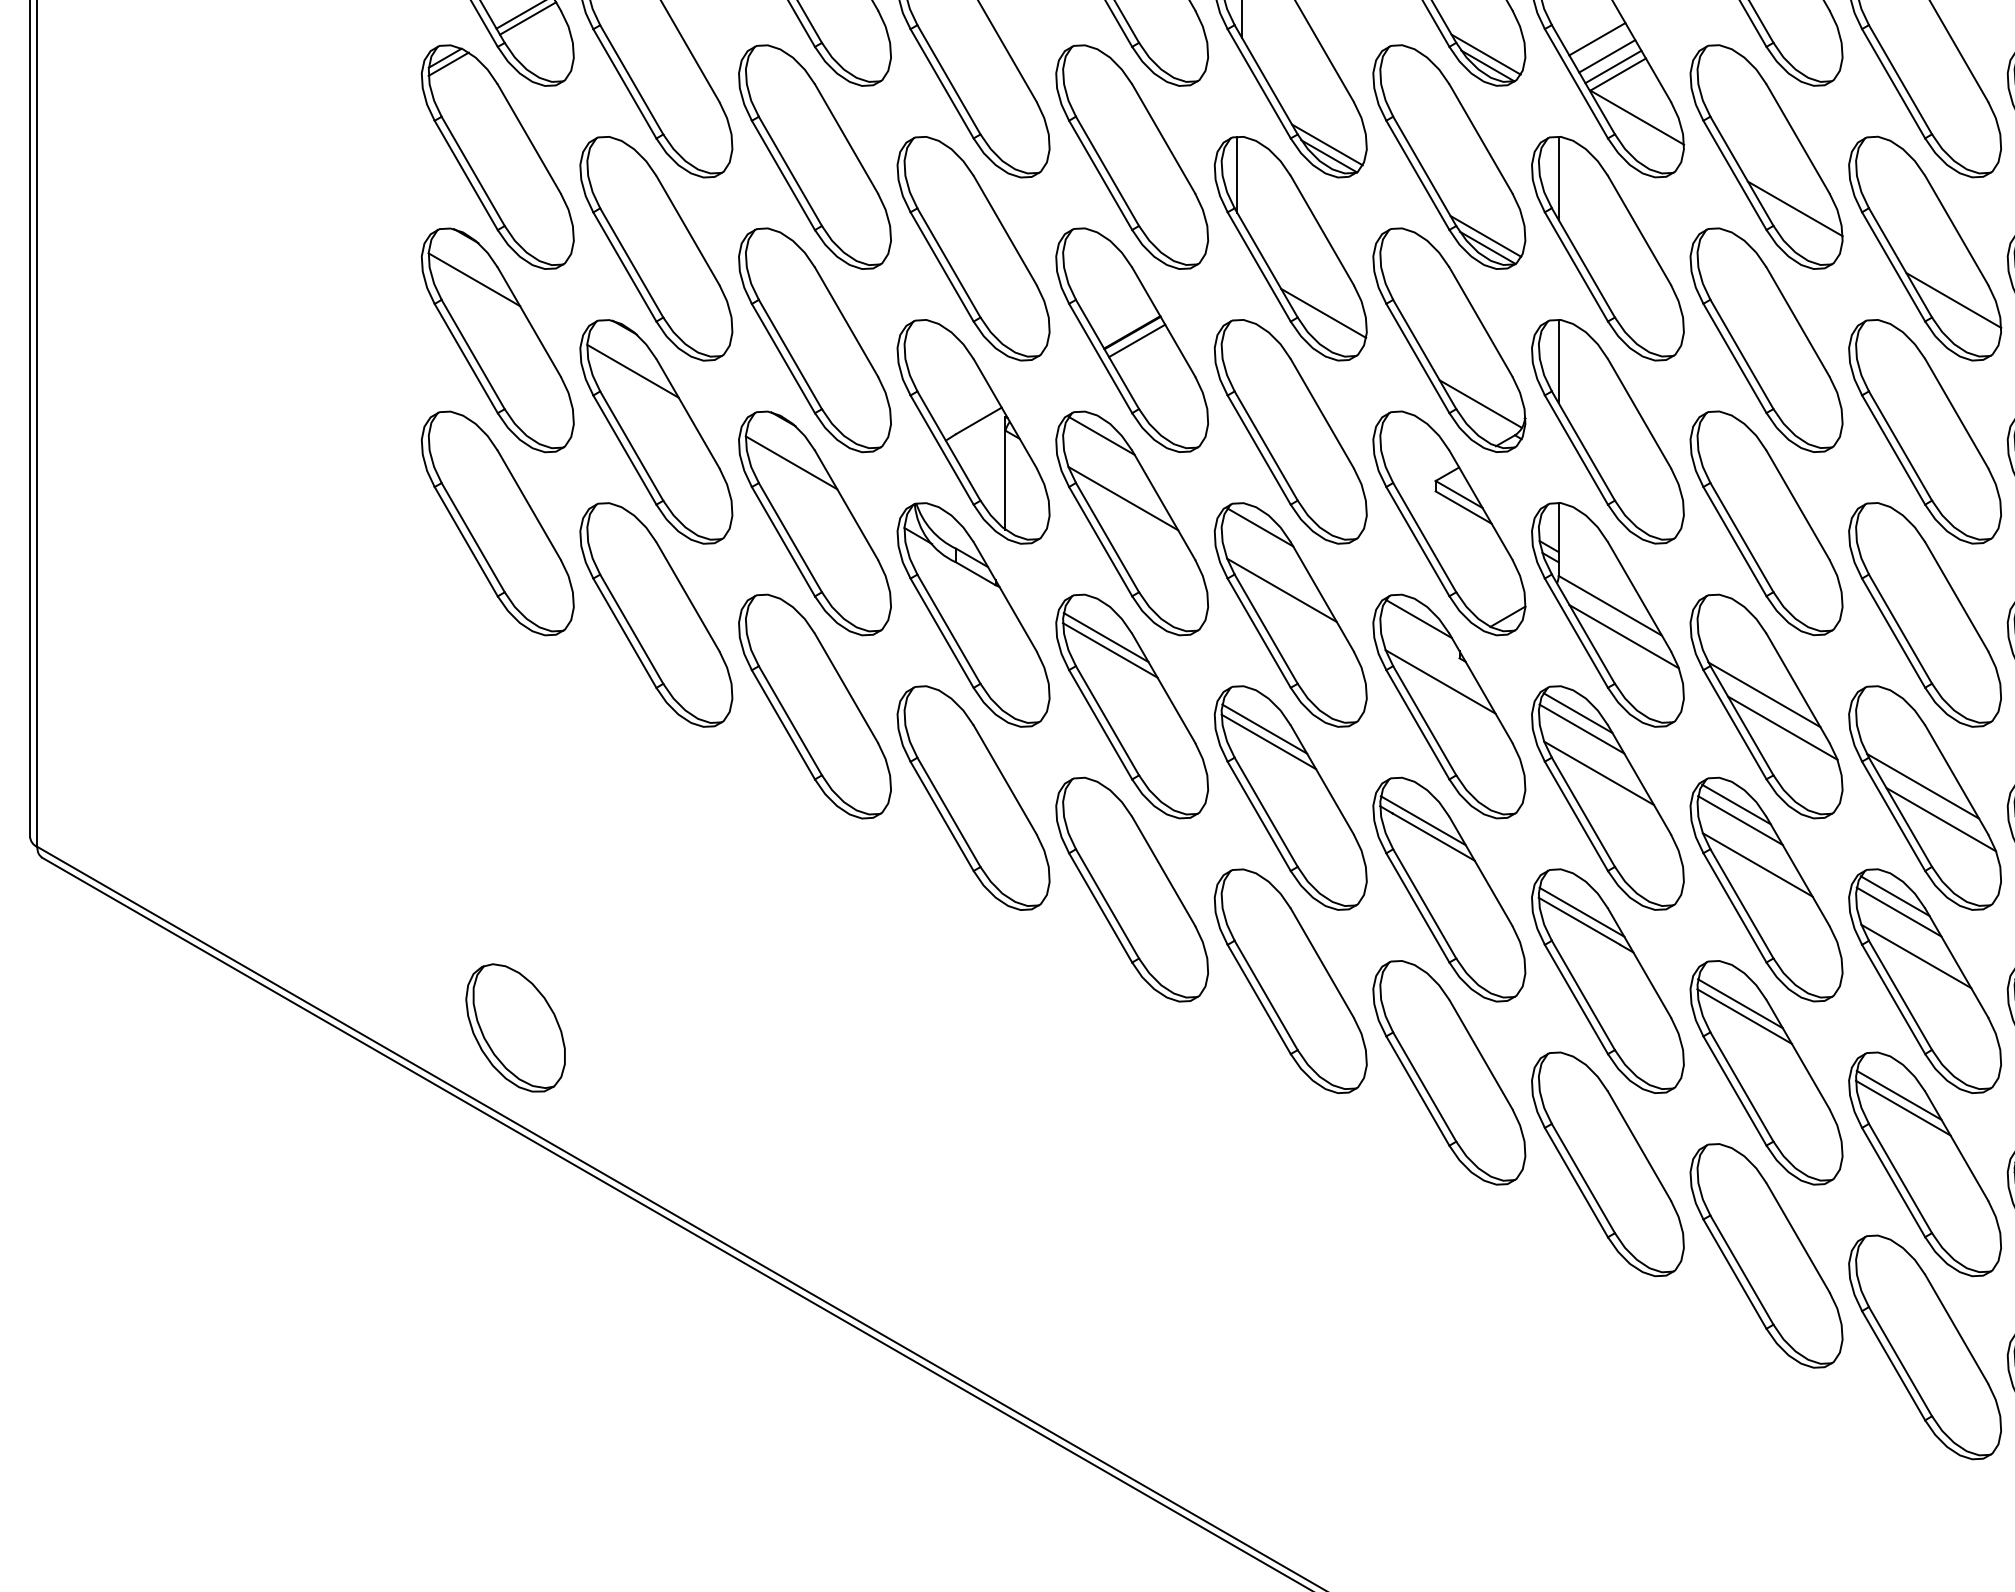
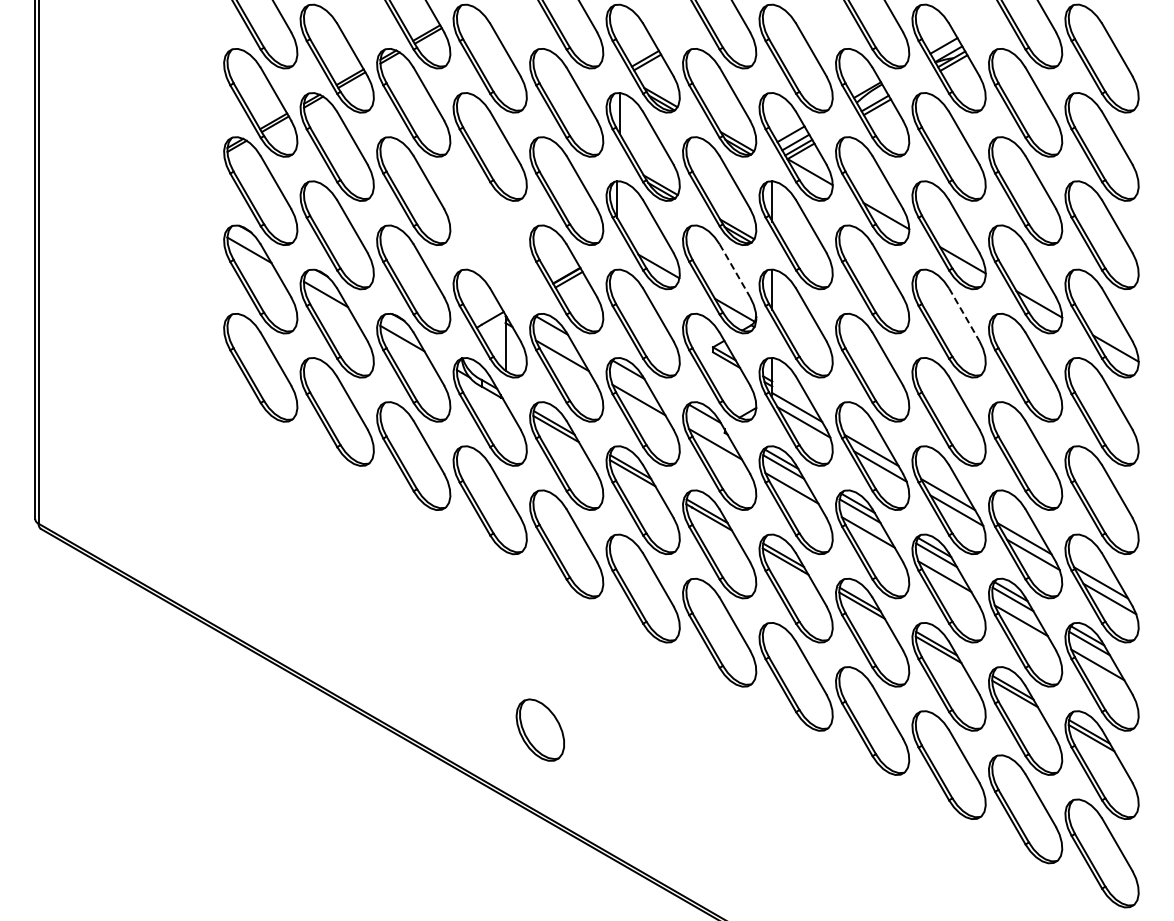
part: (972, 249) -> (489, 235), removed
line: (1482, 323) -> (735, 271), solid -> dashed
line: (1957, 414) -> (964, 315), solid -> dashed
part: (513, 1026) -> (539, 729), moved

